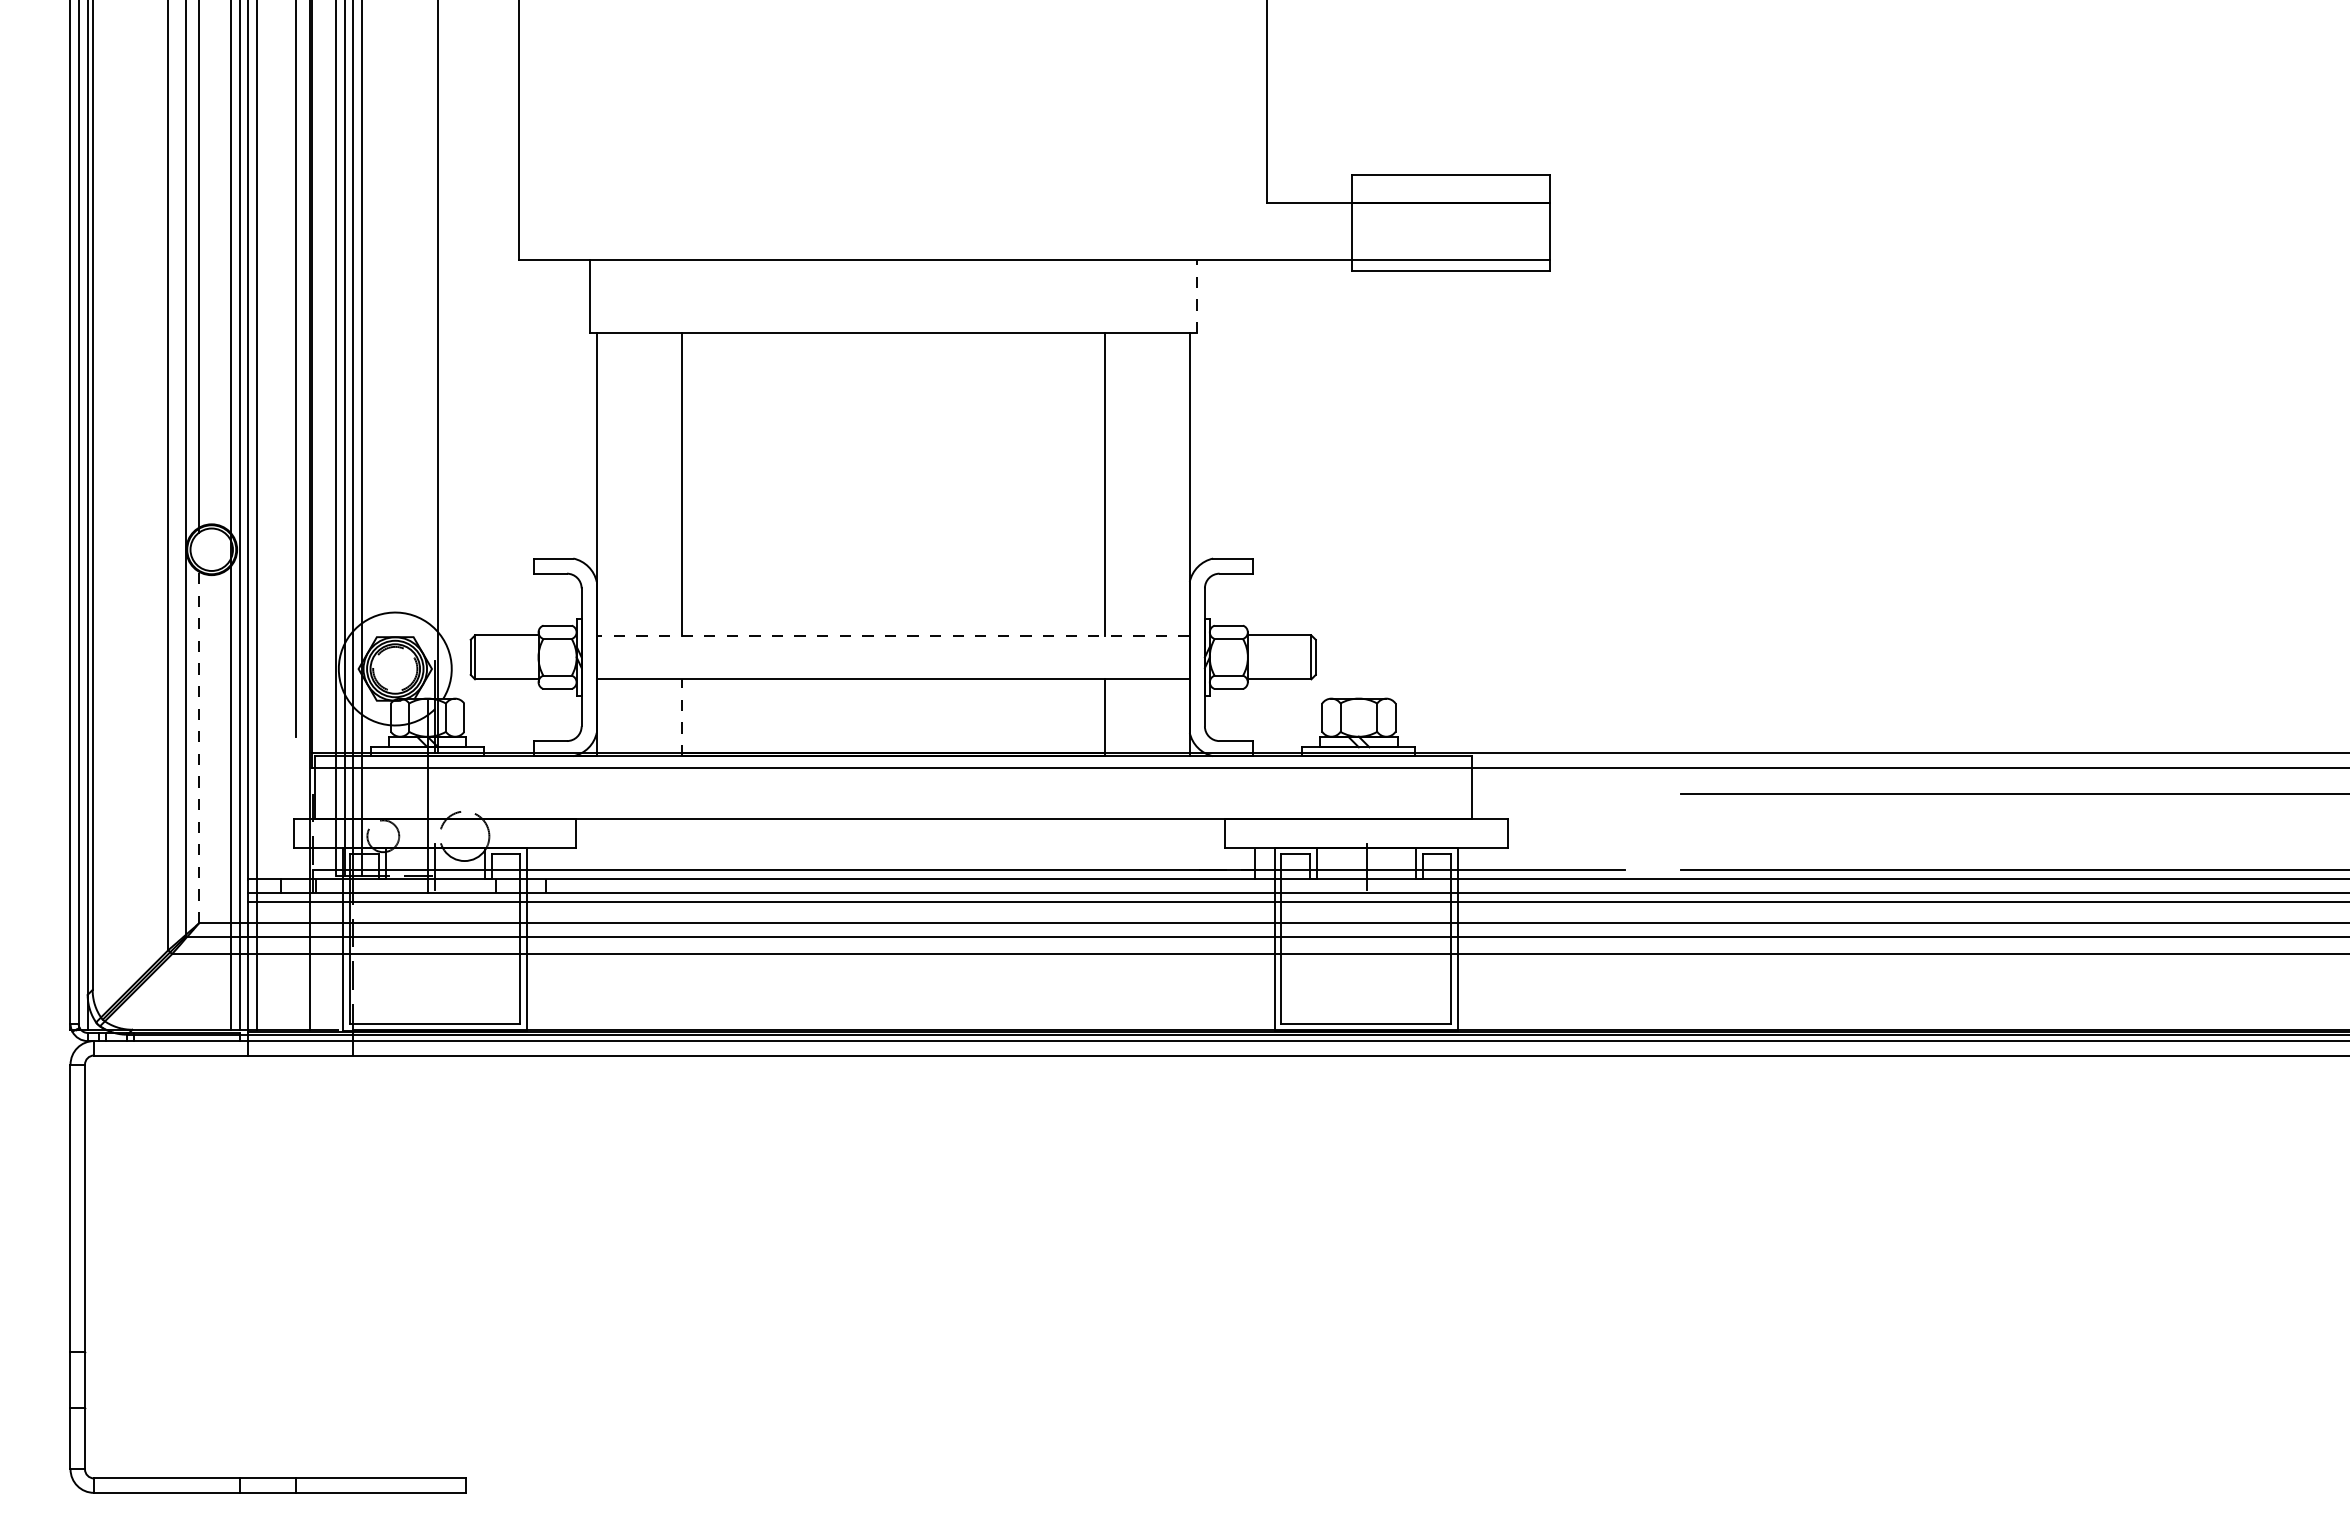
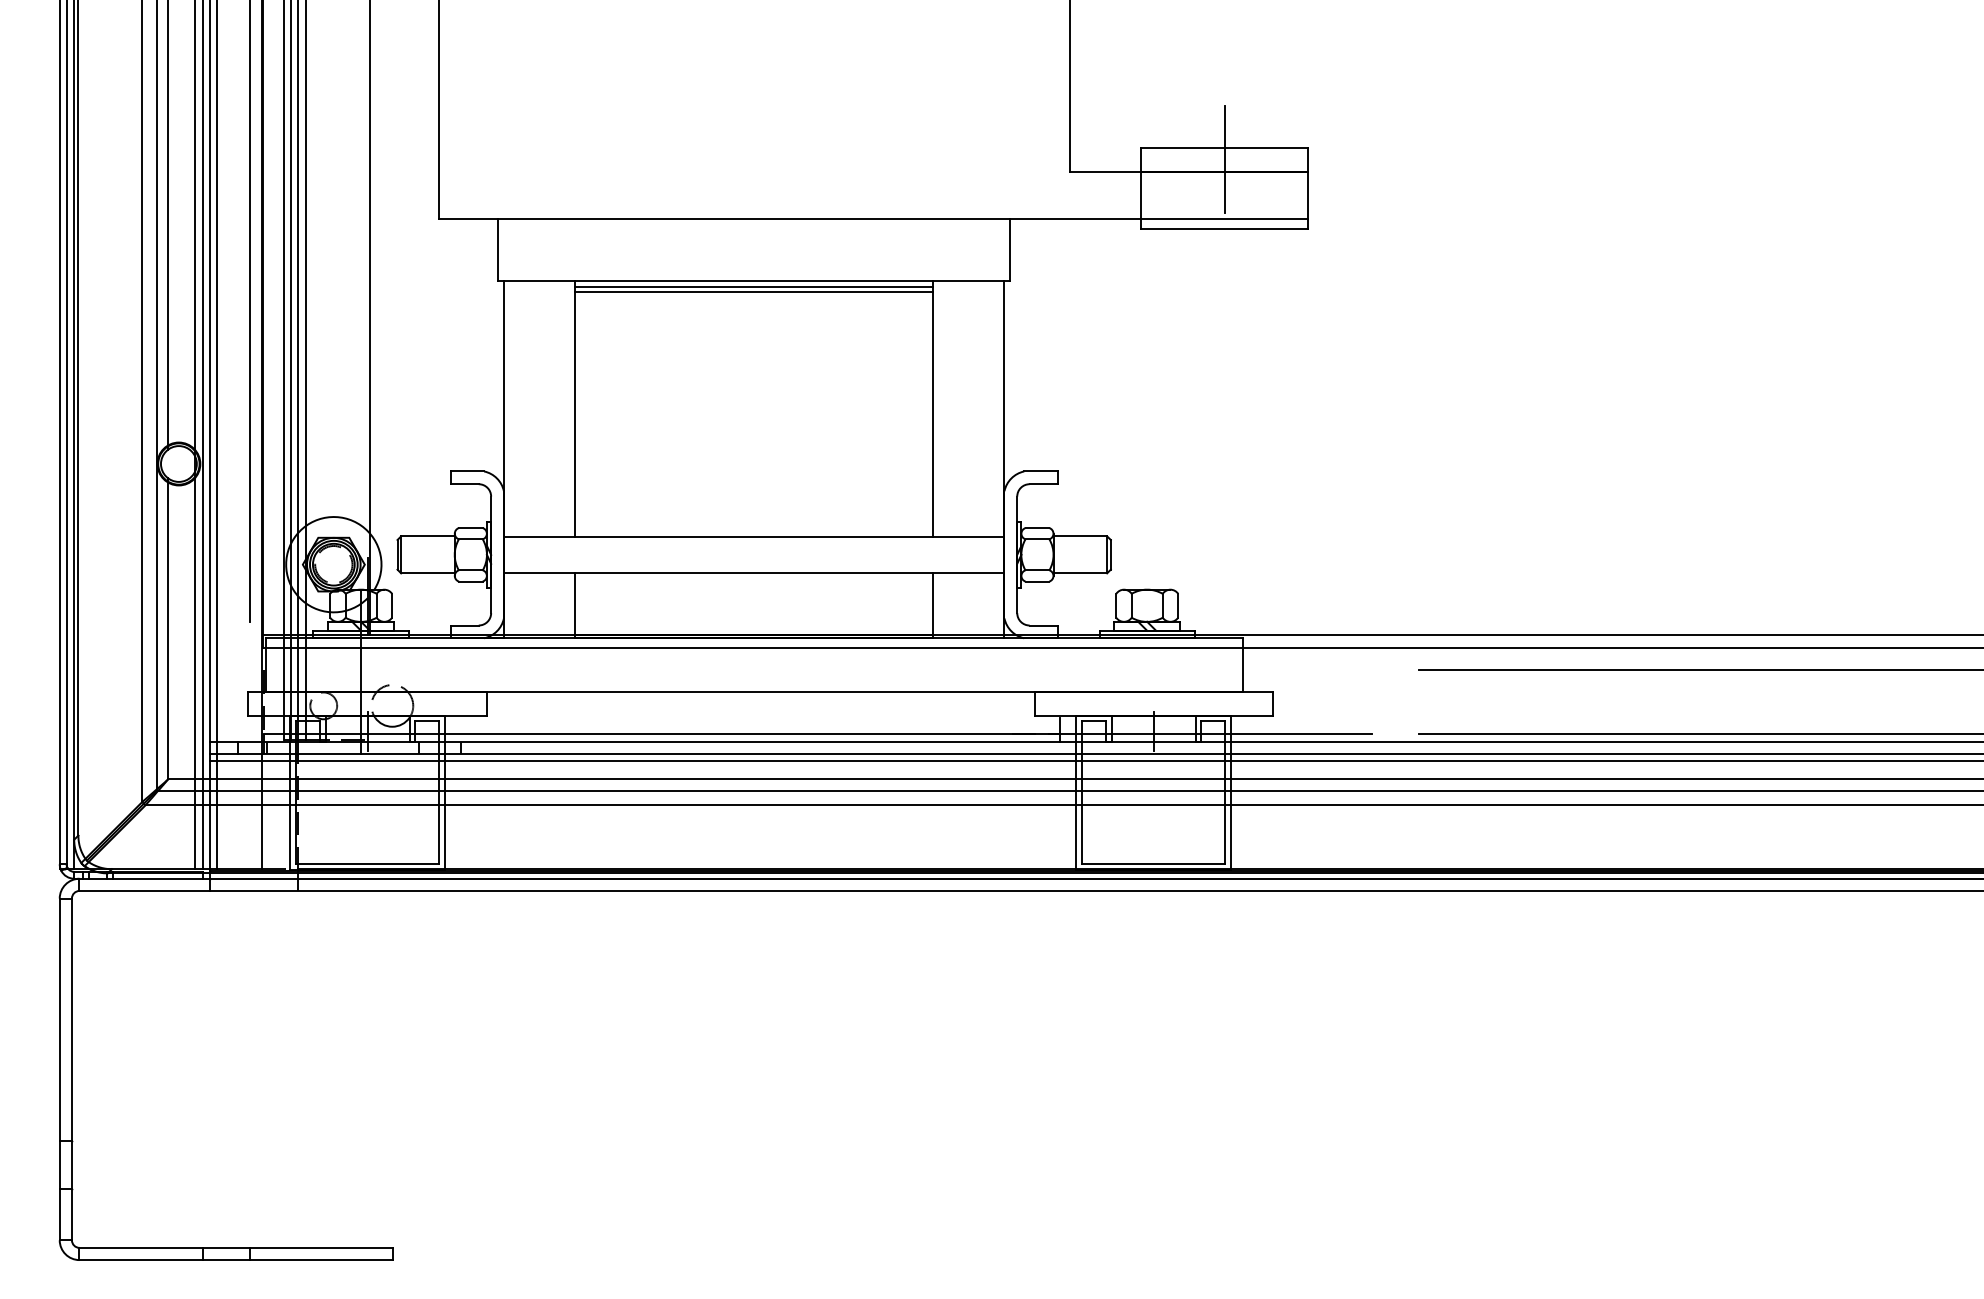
line: (1450, 188) -> (1224, 159), added
line: (1196, 296) -> (1010, 250), dashed -> solid
line: (893, 340) -> (754, 287), added
line: (893, 346) -> (754, 292), added
line: (892, 635) -> (753, 536), dashed -> solid
line: (681, 717) -> (575, 605), dashed -> solid
line: (199, 744) -> (168, 628), dashed -> solid

